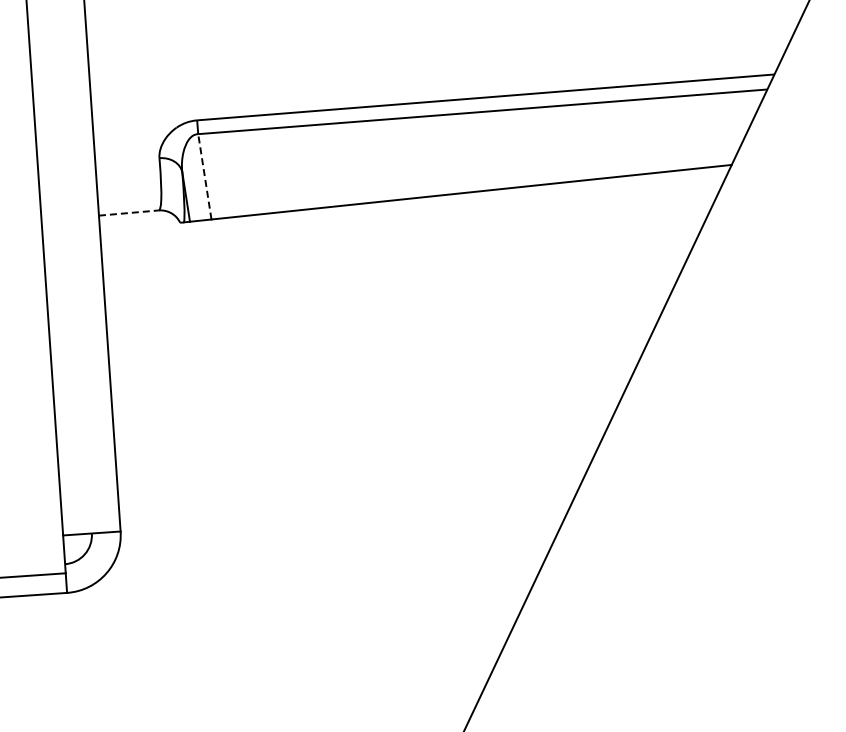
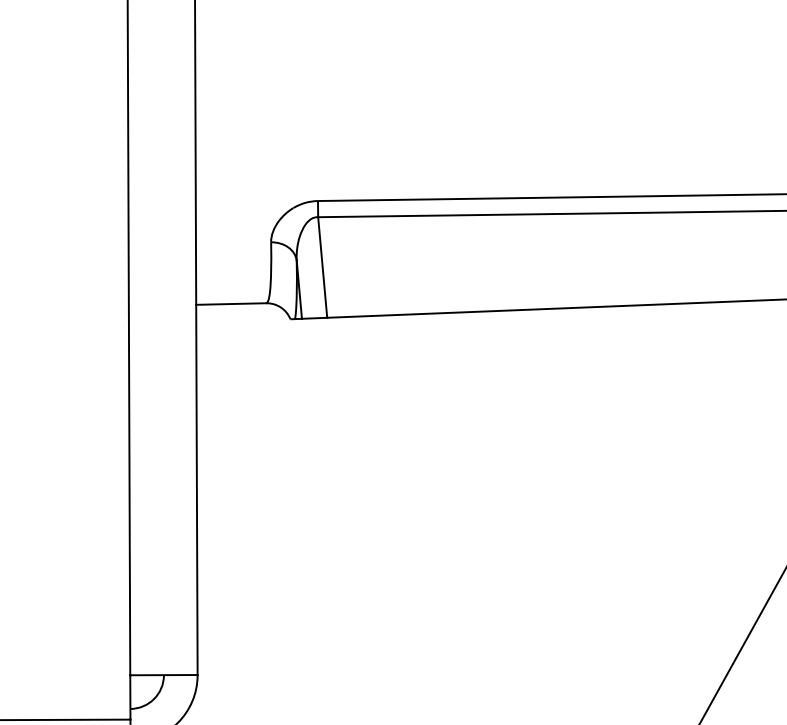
line: (204, 176) -> (322, 267), dashed -> solid
line: (128, 213) -> (230, 304), dashed -> solid

